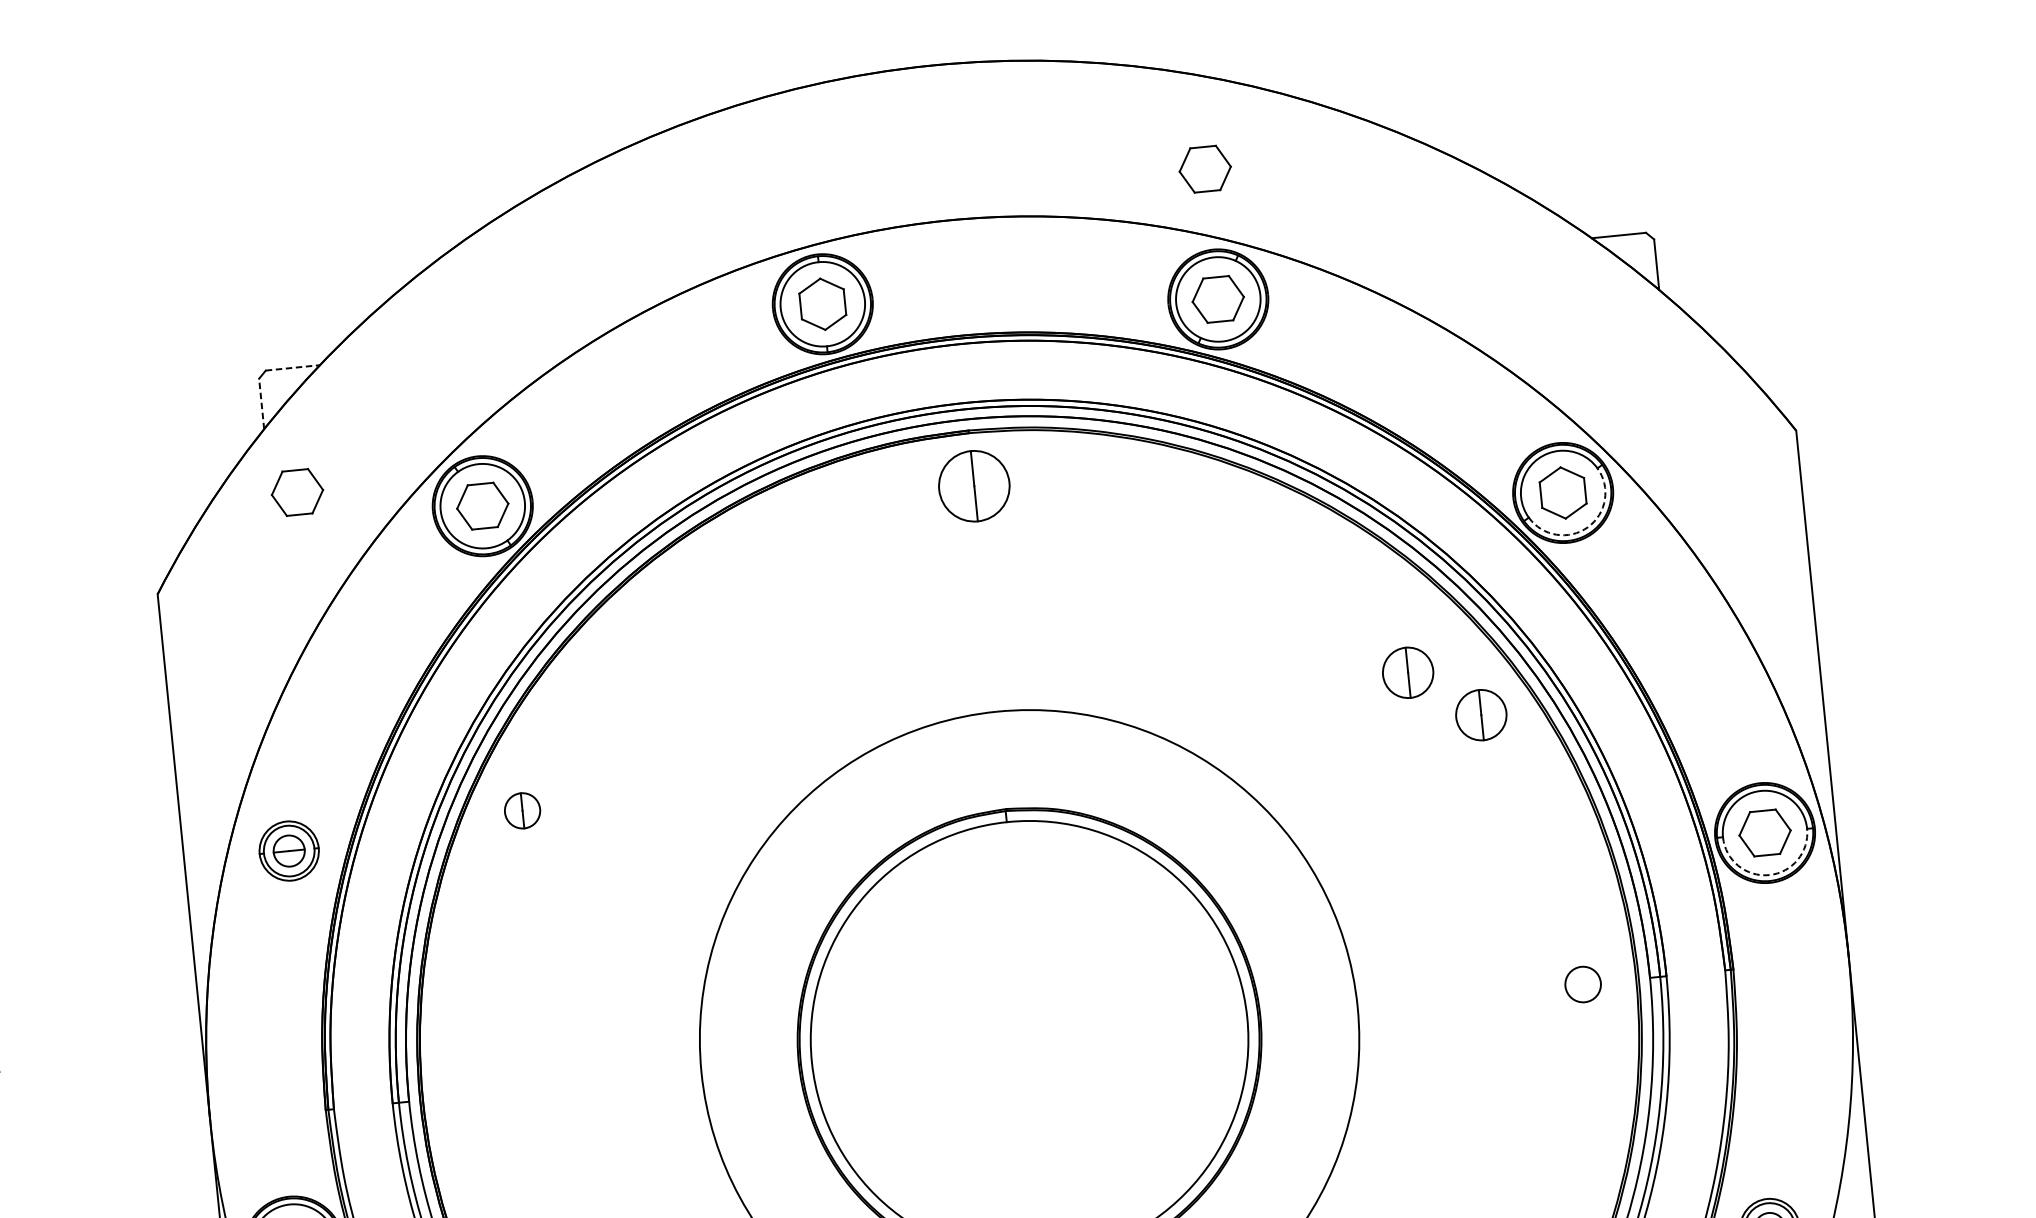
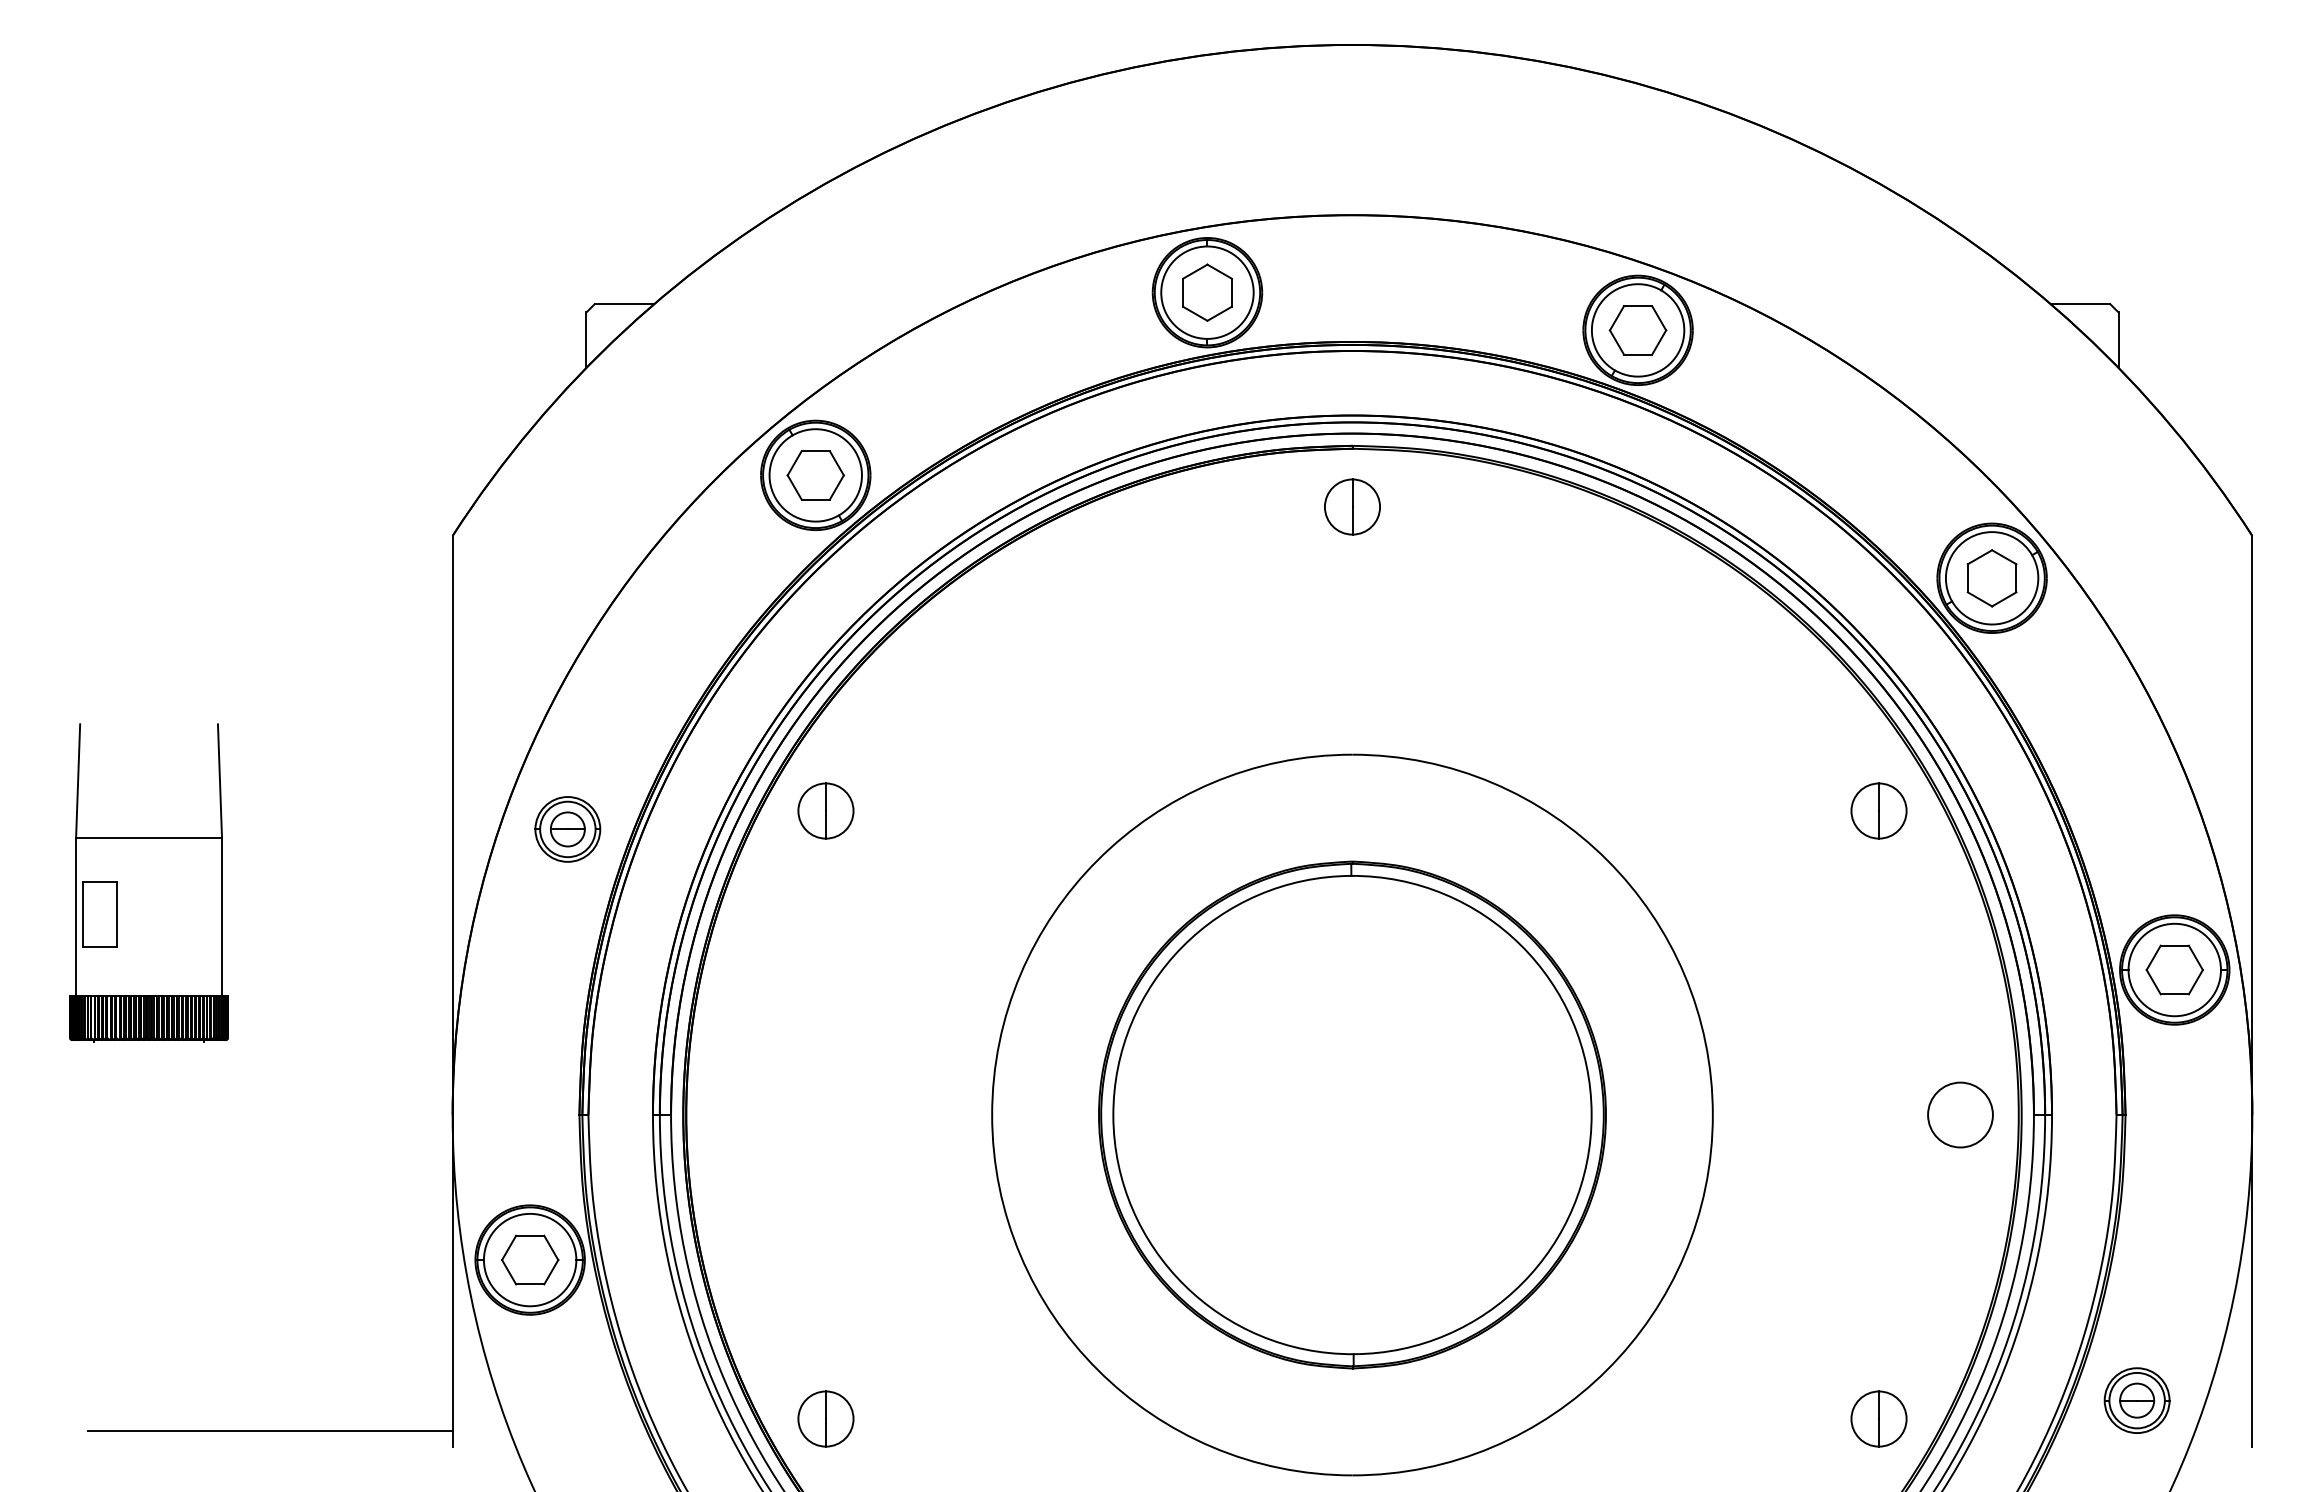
part: (1204, 169) -> (1637, 187), removed
line: (293, 367) -> (624, 304), dashed -> solid
line: (261, 404) -> (586, 340), dashed -> solid
part: (974, 485) -> (1352, 506), size x0.71
part: (297, 492) -> (615, 440), removed
arc: (1588, 527) -> (2015, 618), dashed -> solid
part: (1407, 672) -> (1803, 756), removed
part: (522, 810) -> (825, 810), size x1.43
arc: (1769, 875) -> (2174, 1016), dashed -> solid
circle: (1583, 984) -> (1960, 1114), size x1.67

